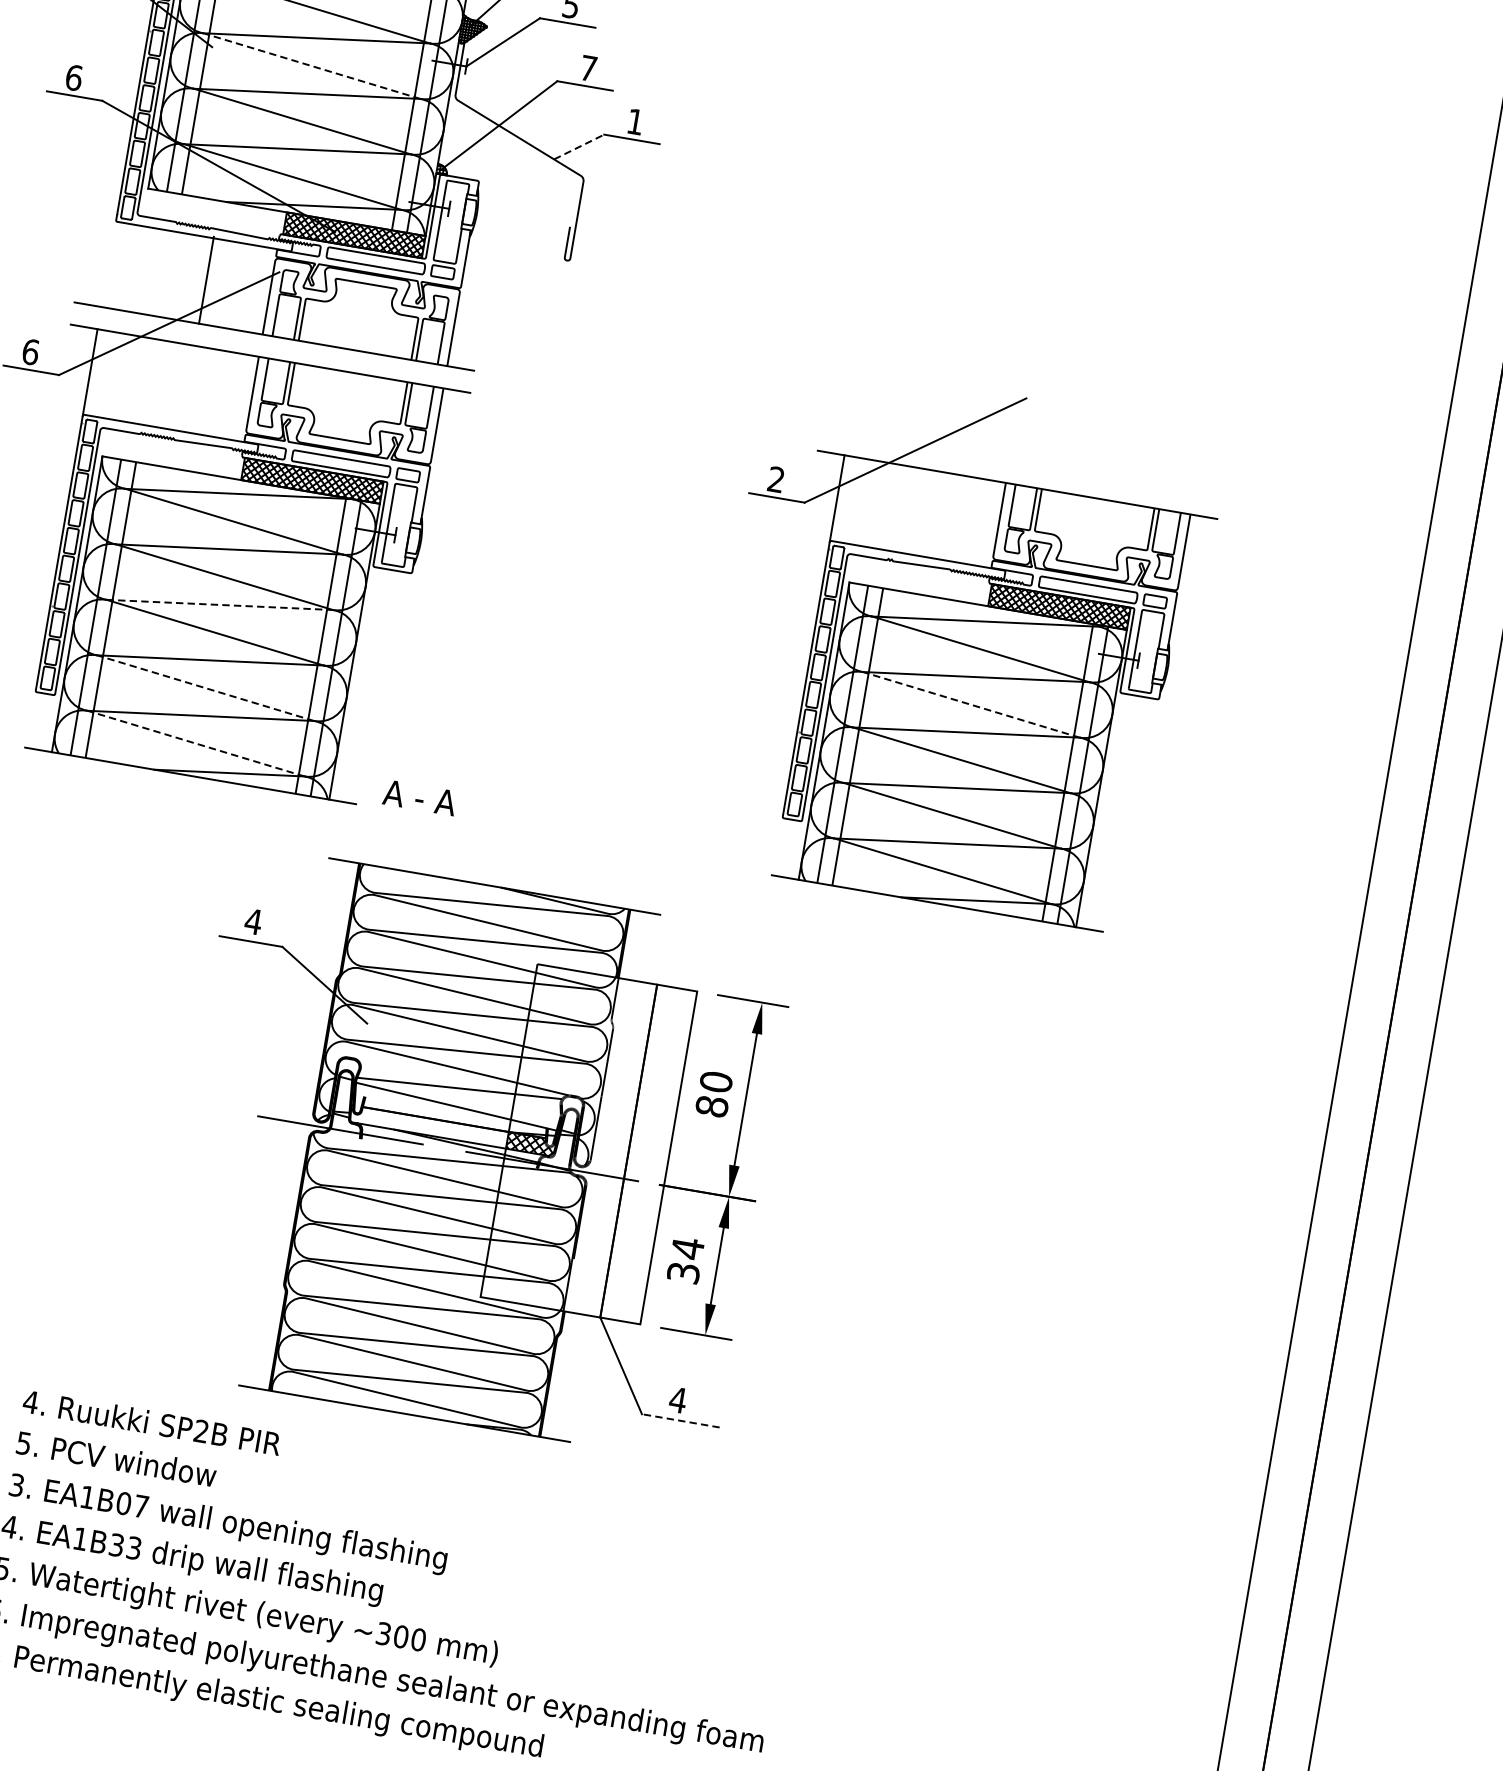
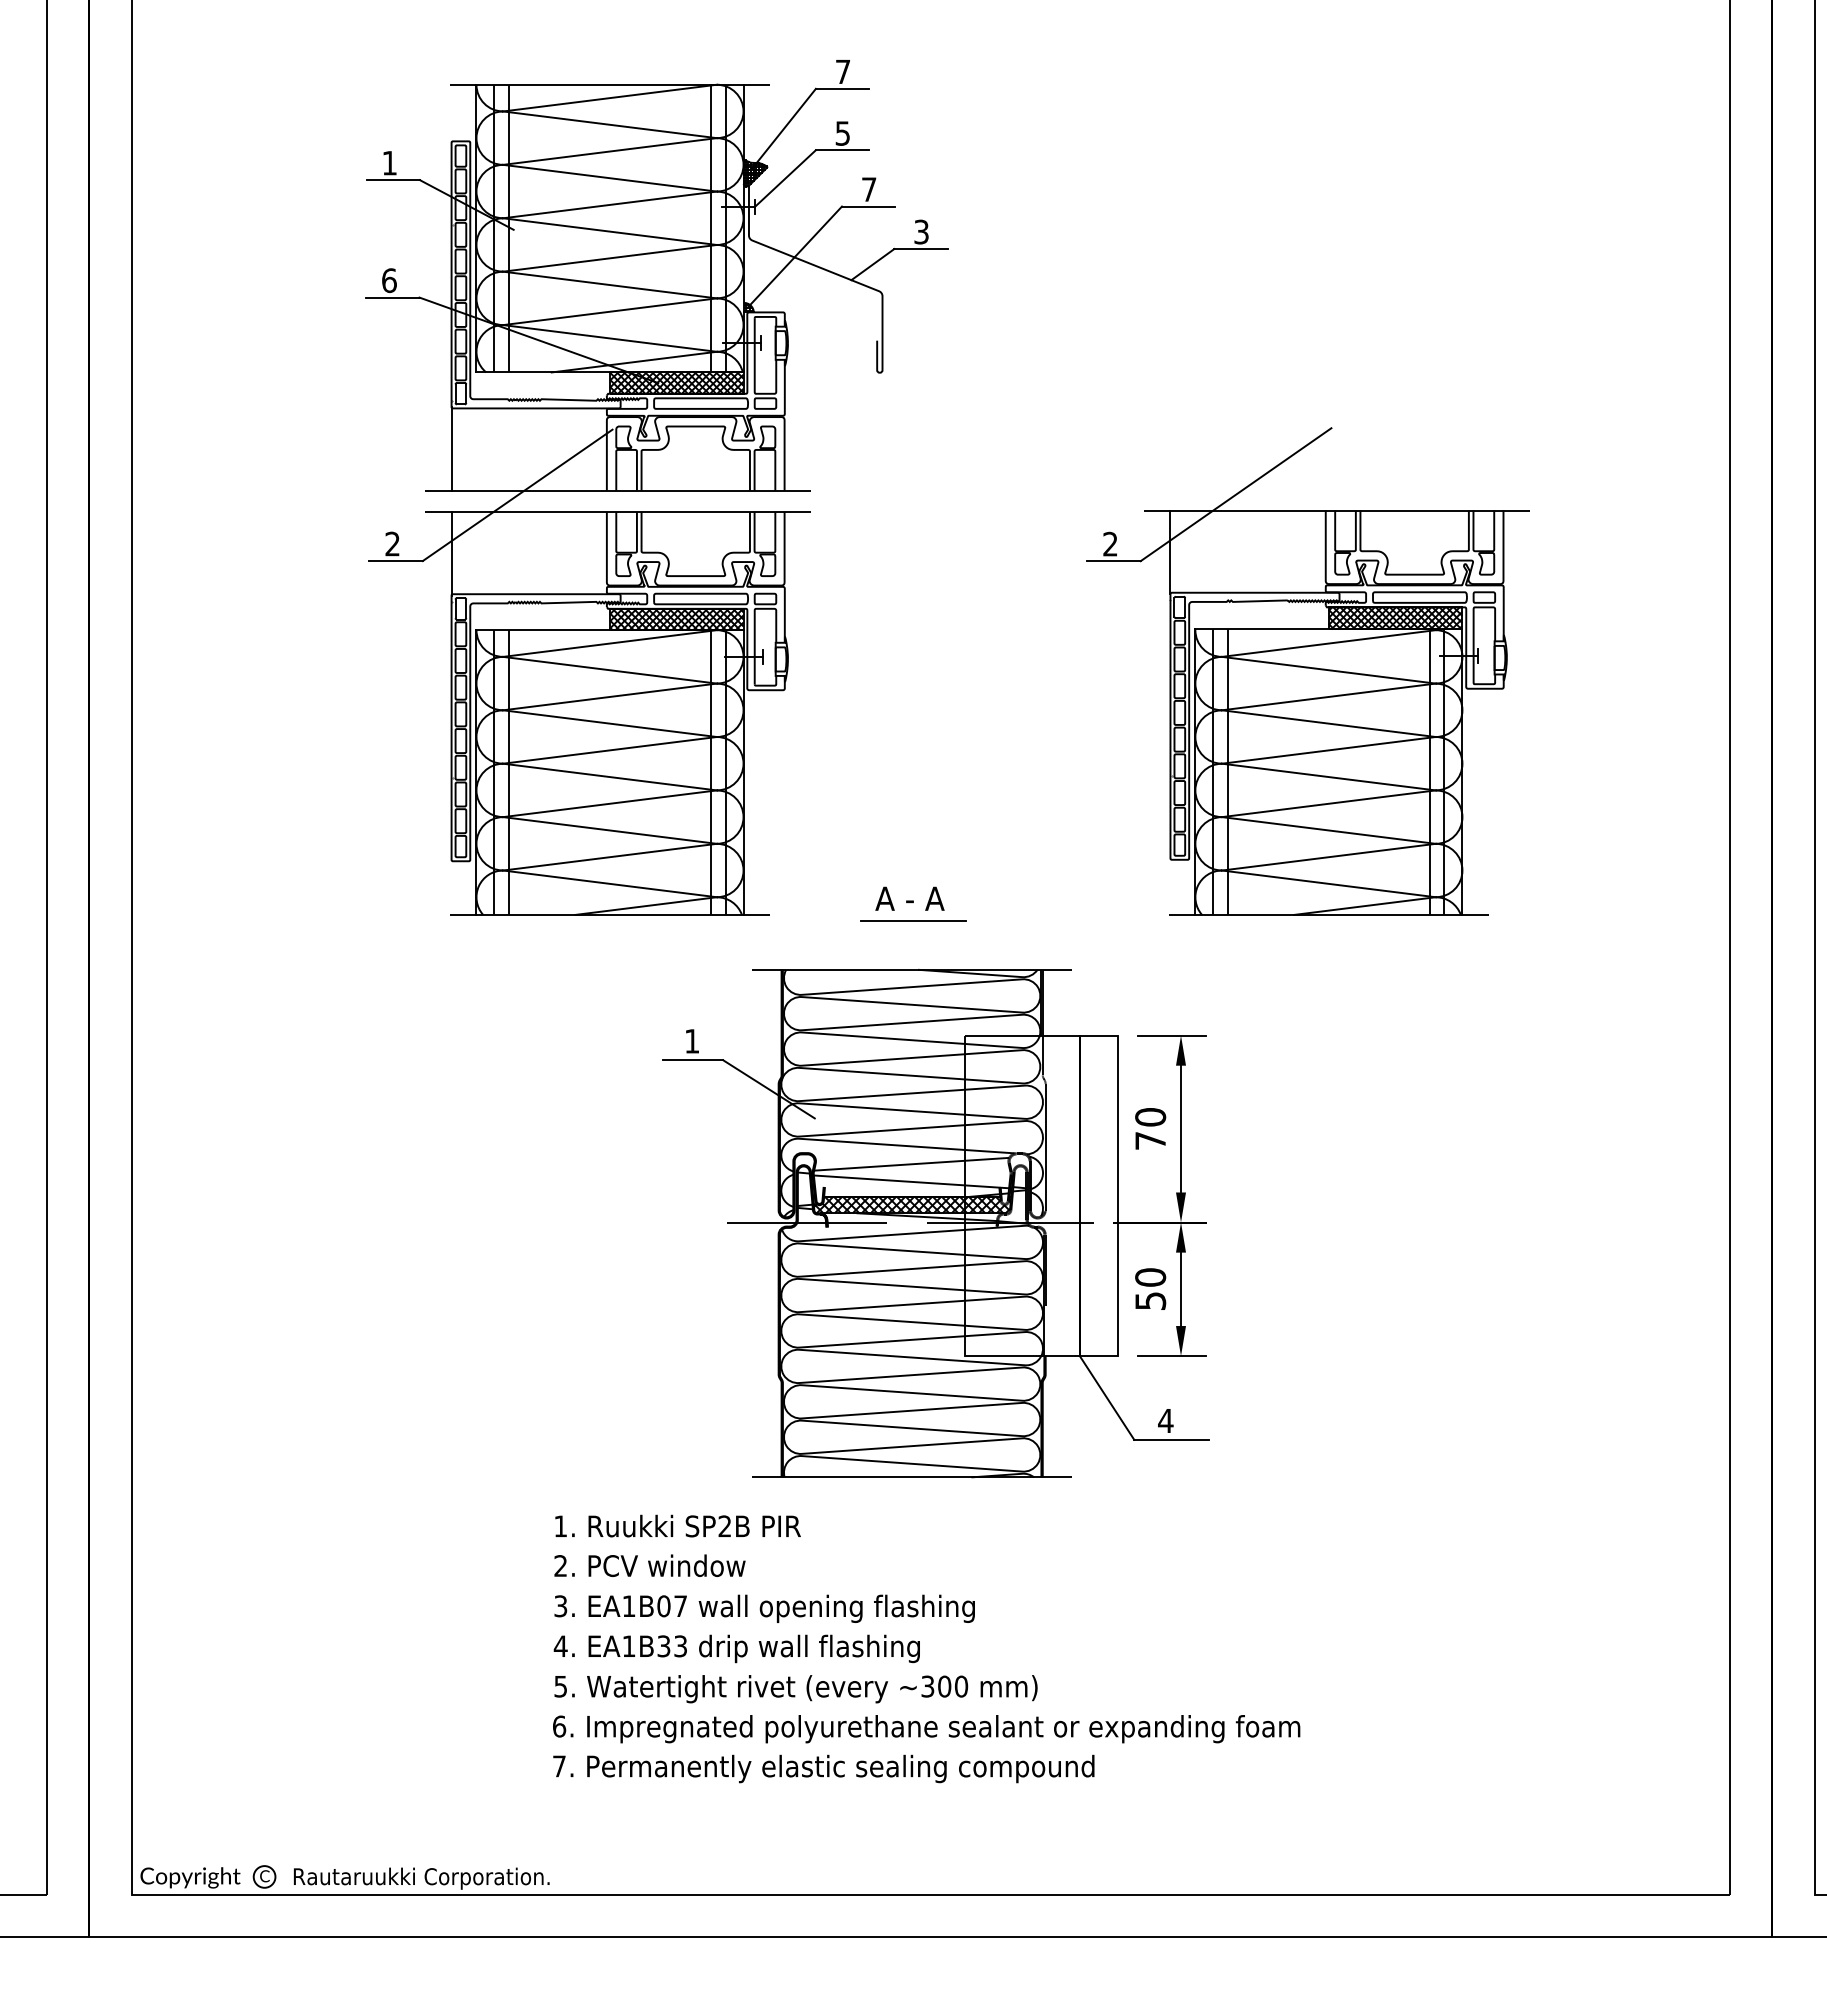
line: (312, 66) -> (610, 231), dashed -> solid
text: (635, 121) -> (921, 231), 1 -> 3
line: (578, 146) -> (872, 264), dashed -> solid
line: (206, 279) -> (451, 448), moved
text: (30, 351) -> (392, 543), 6 -> 2
line: (220, 605) -> (610, 750), dashed -> solid
line: (206, 688) -> (610, 830), dashed -> solid
line: (970, 704) -> (1328, 723), dashed -> solid
line: (196, 743) -> (610, 883), dashed -> solid
text: (419, 797) -> (909, 898), moved
line: (504, 835) -> (913, 920), added
text: (252, 921) -> (691, 1041), 4 -> 1
text: (711, 1106) -> (1150, 1140), 80 -> 70
hatch: (428, 1127) -> (888, 1205), added
text: (685, 1259) -> (1150, 1288), 34 -> 50
text: (30, 1401) -> (560, 1525), 4. -> 1.
line: (680, 1420) -> (1171, 1439), dashed -> solid
text: (23, 1443) -> (560, 1566), 5. -> 2.

